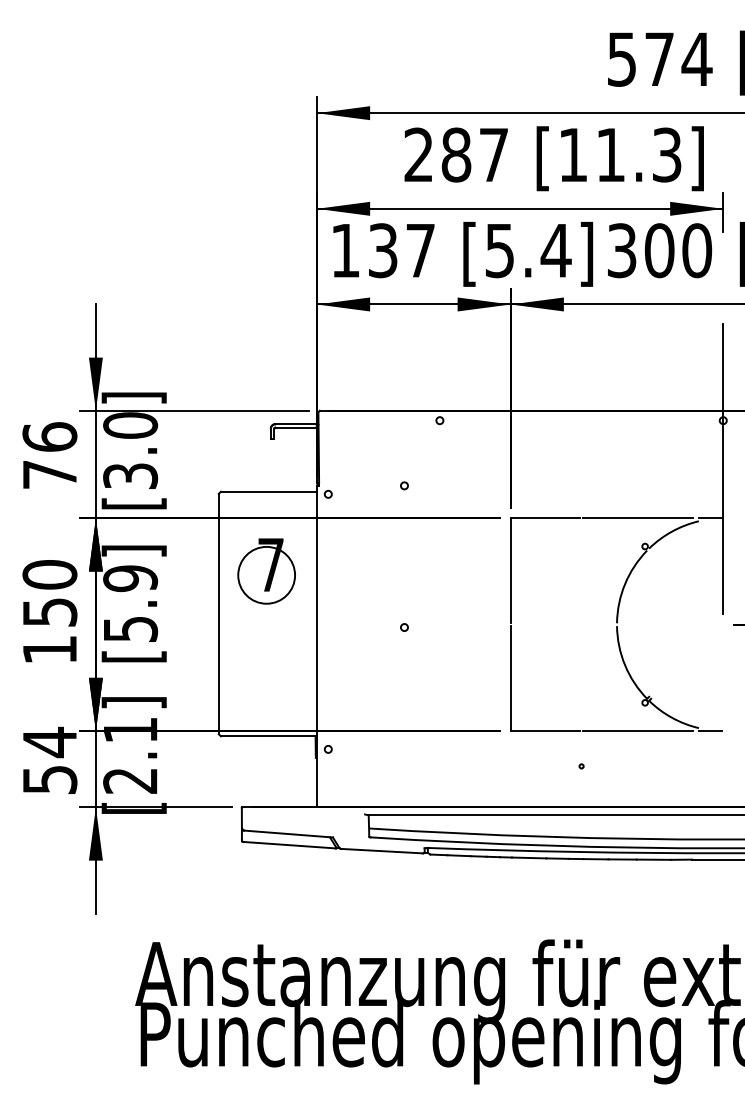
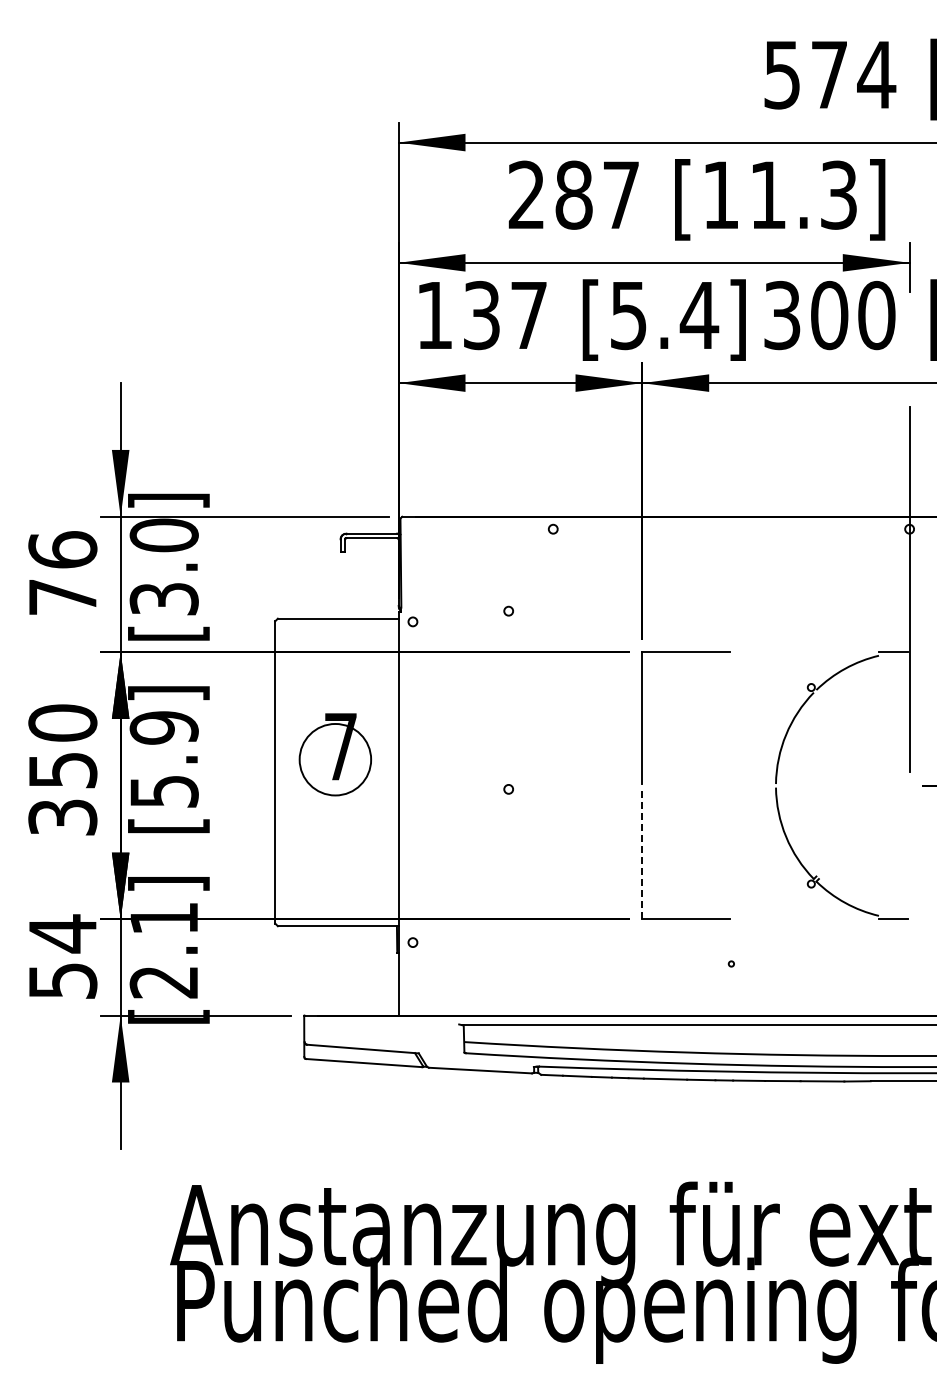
line: (638, 518) -> (802, 652), removed
part: (265, 571) -> (334, 754), moved
text: (49, 649) -> (62, 817), 150 -> 350
line: (510, 678) -> (642, 853), solid -> dashed
line: (638, 731) -> (802, 919), removed

